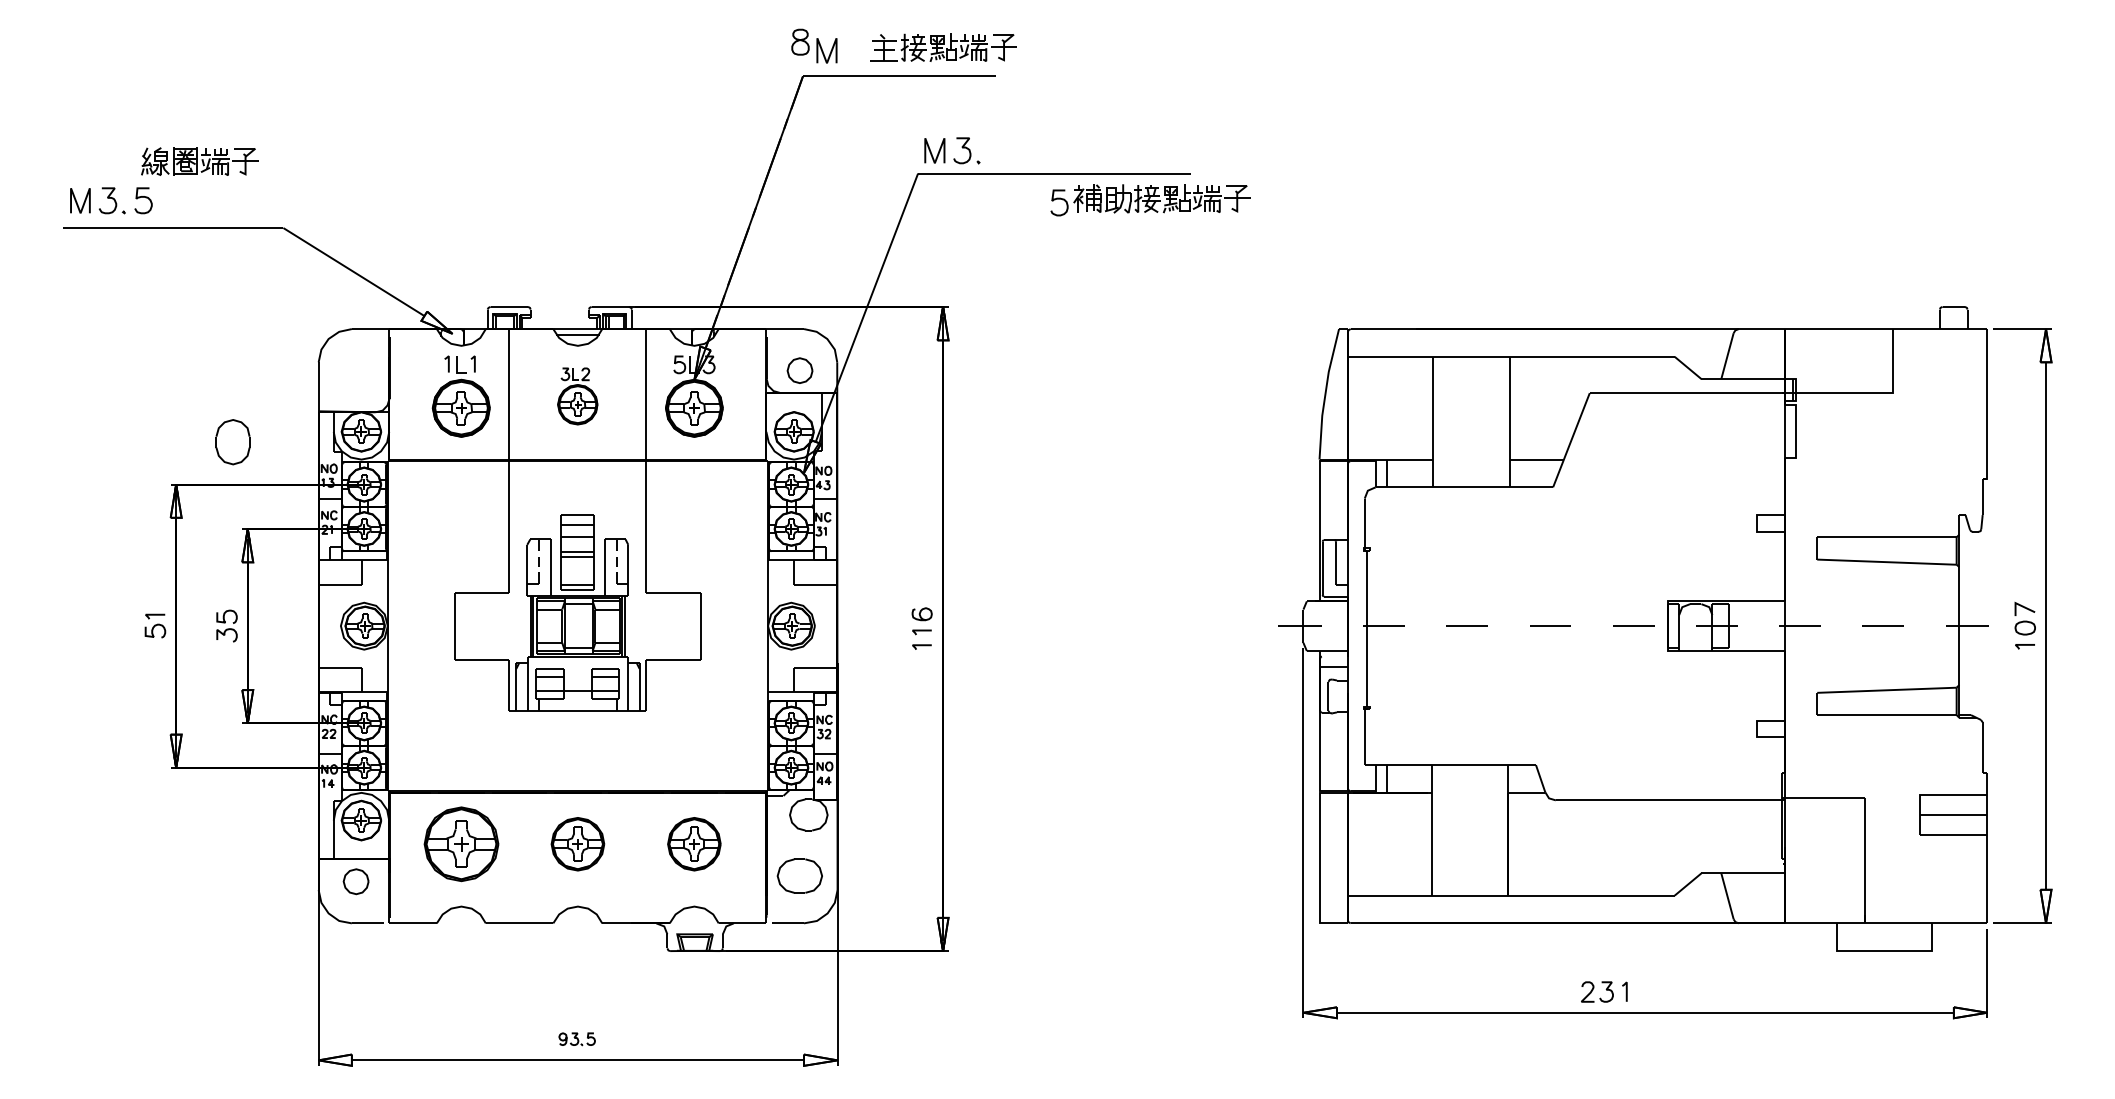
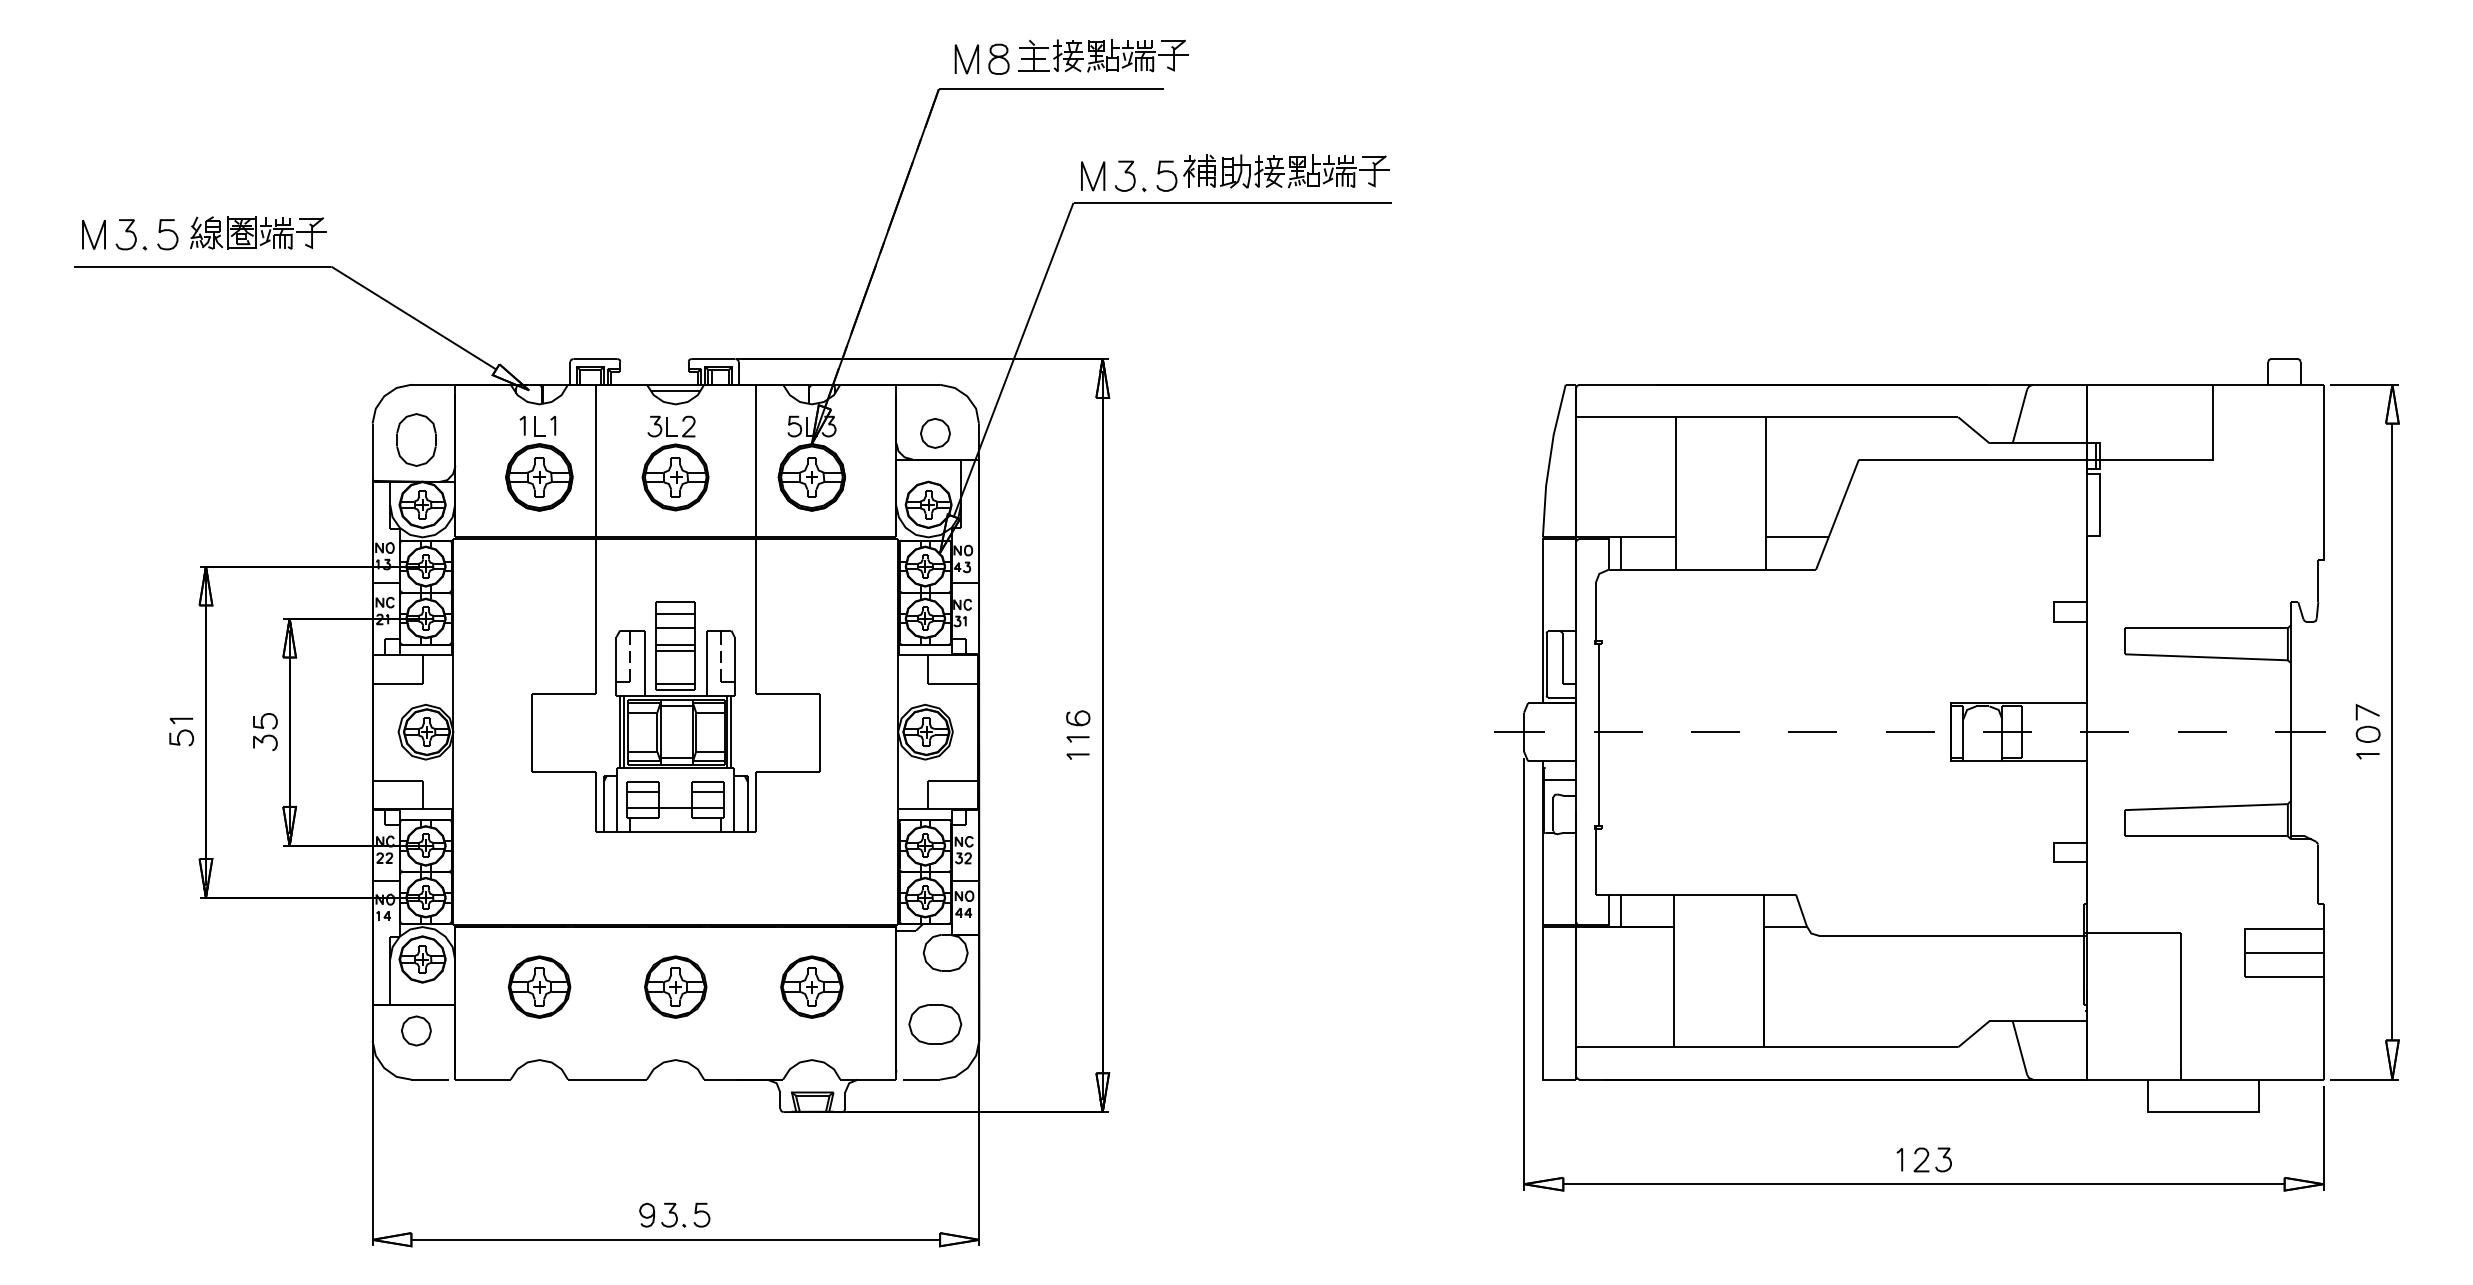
part: (800, 41) -> (998, 58), moved
part: (199, 161) -> (258, 232), moved
part: (1149, 199) -> (1272, 172), moved
part: (577, 396) -> (675, 463), size x1.43
part: (233, 441) -> (416, 439), moved
part: (461, 843) -> (539, 986), size x0.71
part: (1597, 991) -> (1932, 1159), moved
part: (576, 1038) -> (674, 1214), size x1.67

